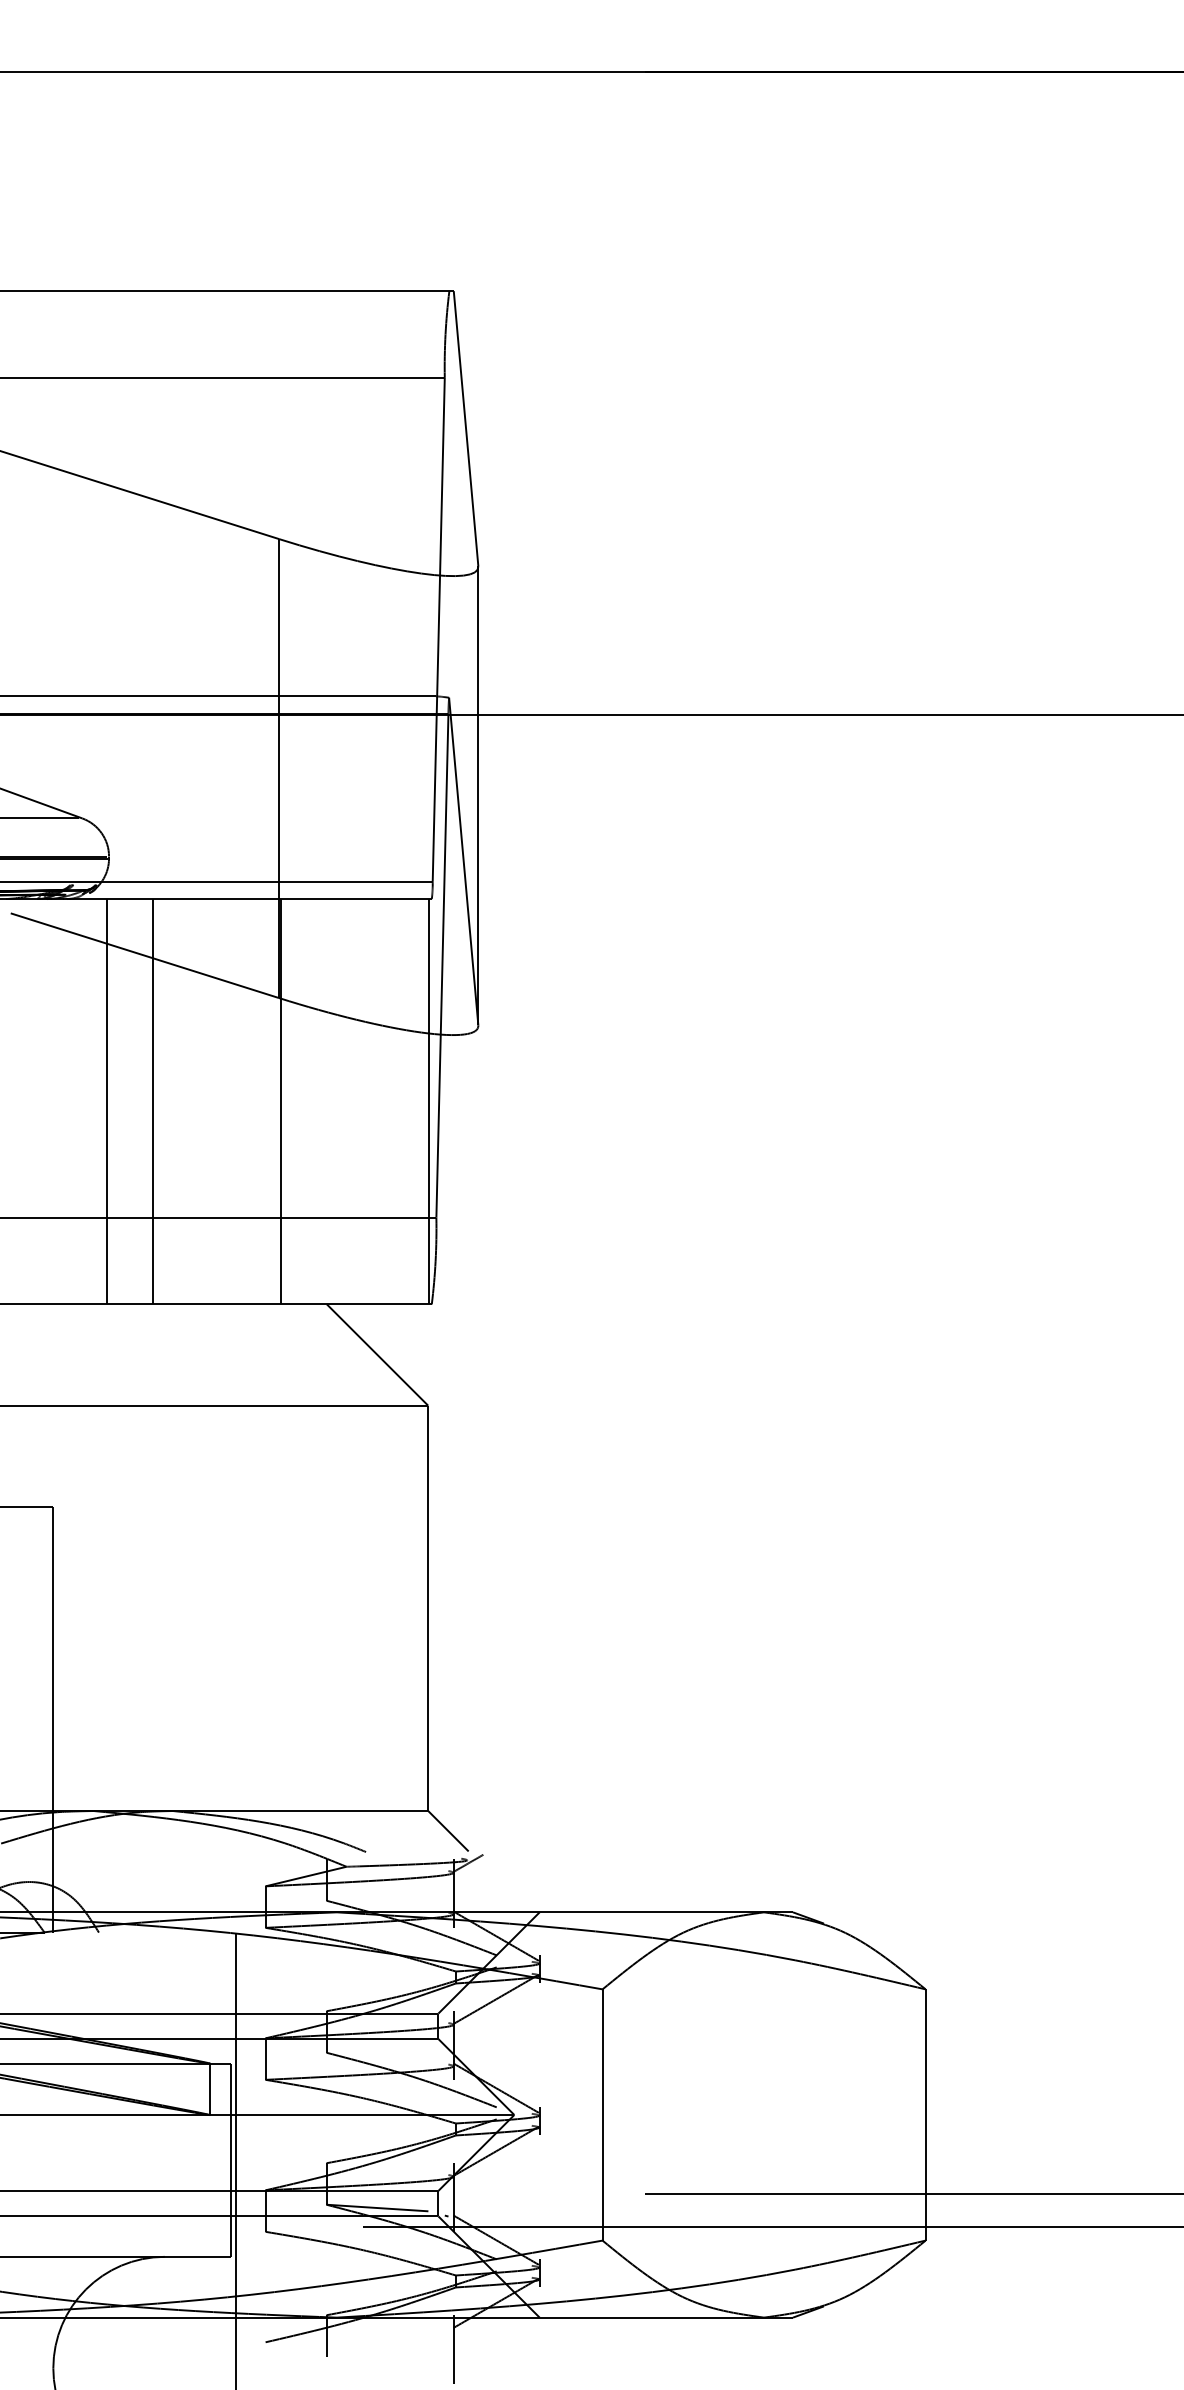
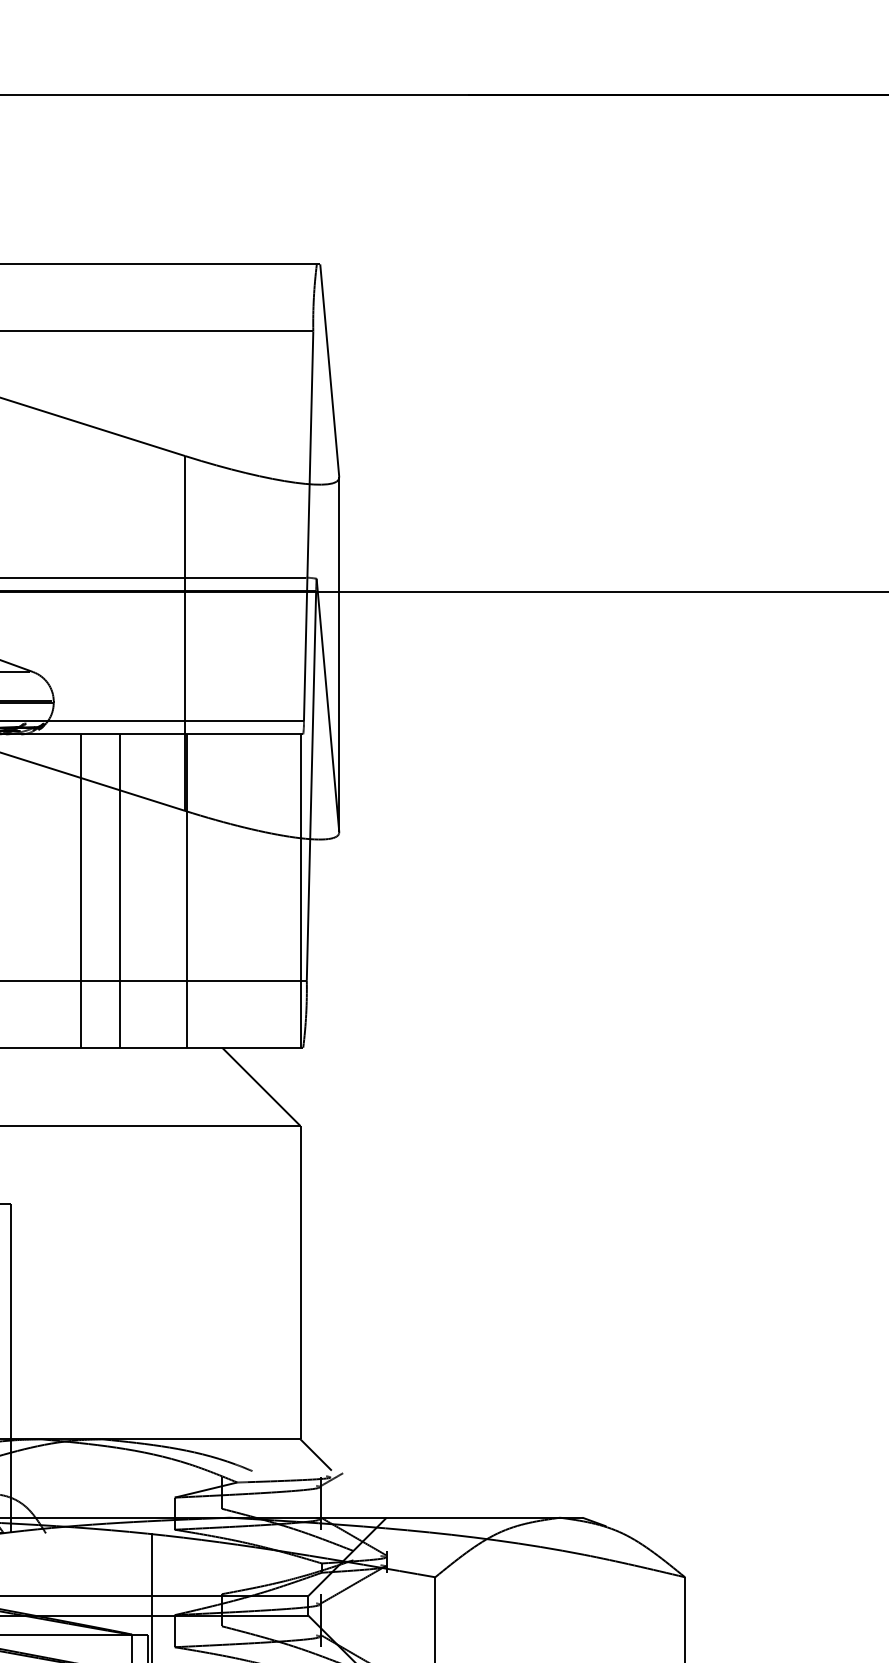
line: (106, 1101) -> (80, 890), moved
line: (152, 1101) -> (119, 890), moved

